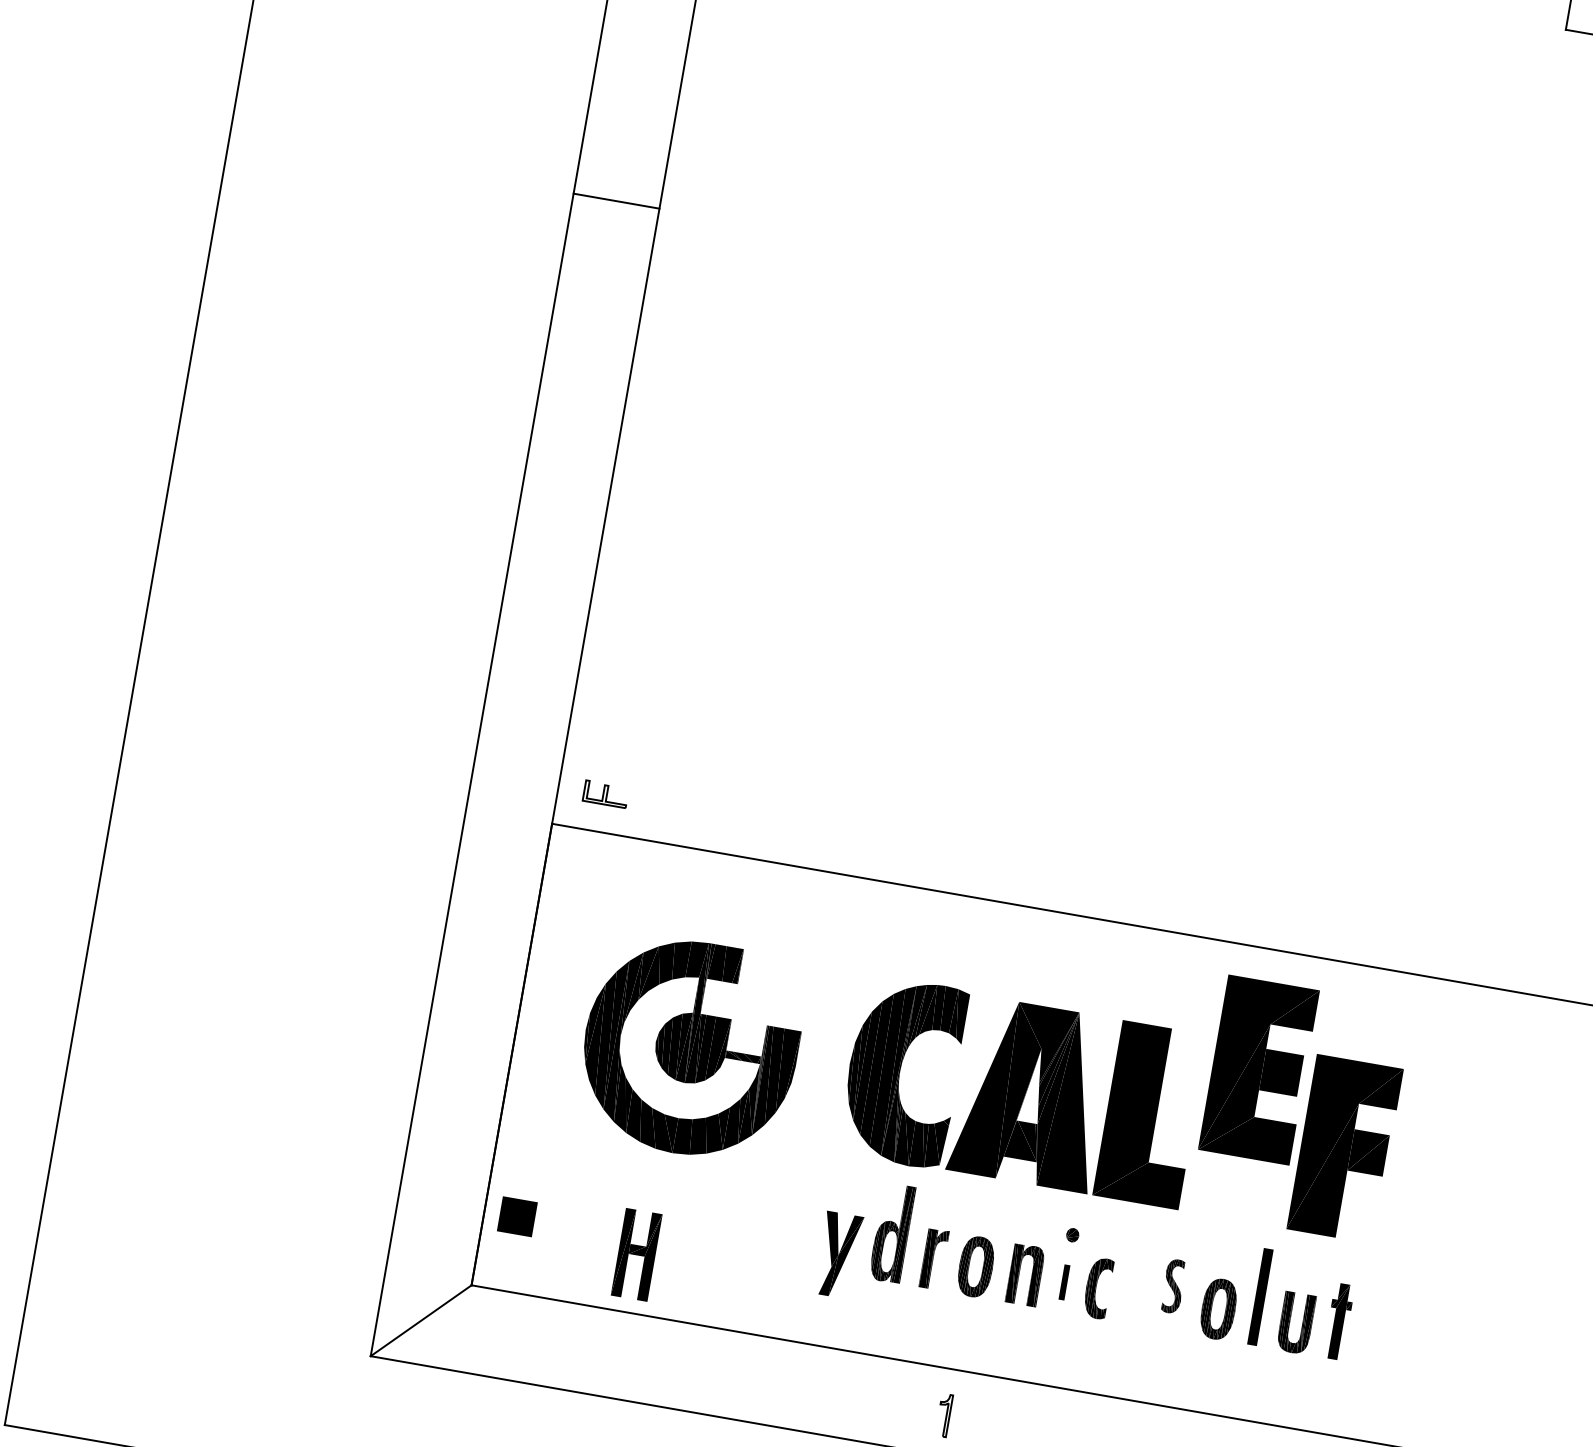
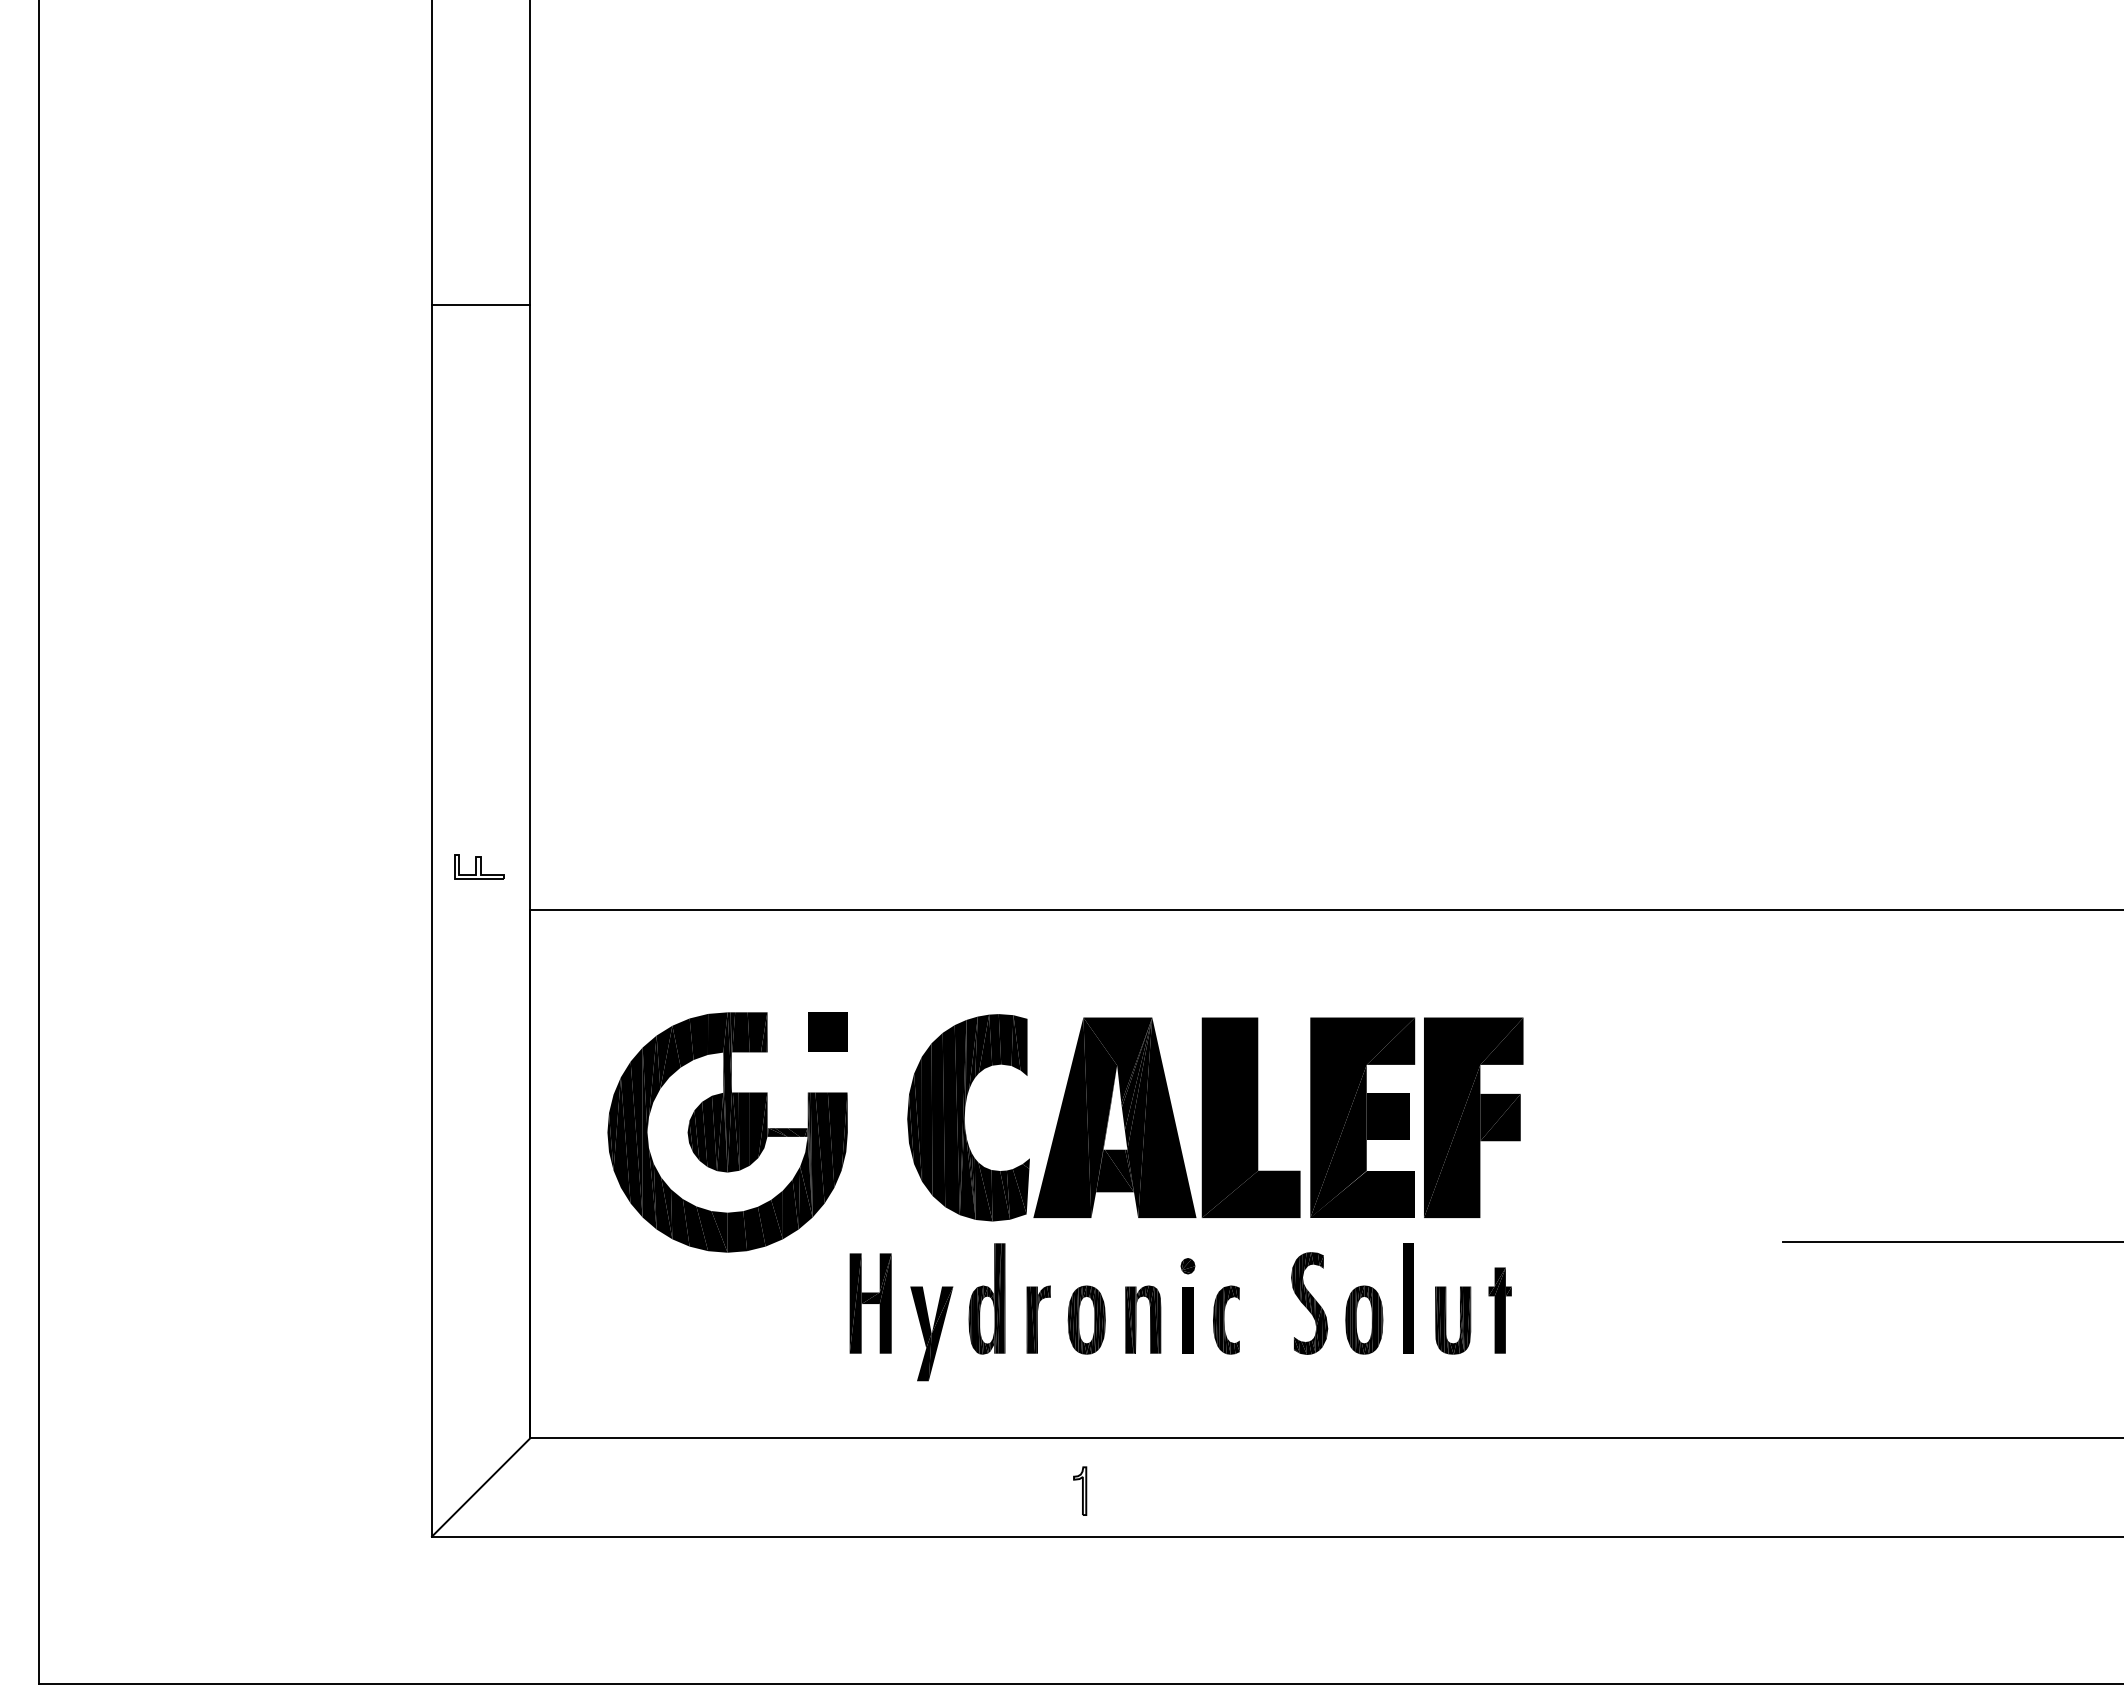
line: (616, 201) -> (481, 304), moved
part: (606, 793) -> (479, 866), moved
part: (1258, 1069) -> (1362, 1117), moved
part: (517, 1215) -> (827, 1031), moved
part: (636, 1254) -> (870, 1303), moved
part: (1064, 1282) -> (1187, 1320), size x1.67
part: (1173, 1286) -> (1309, 1303), size x1.67

